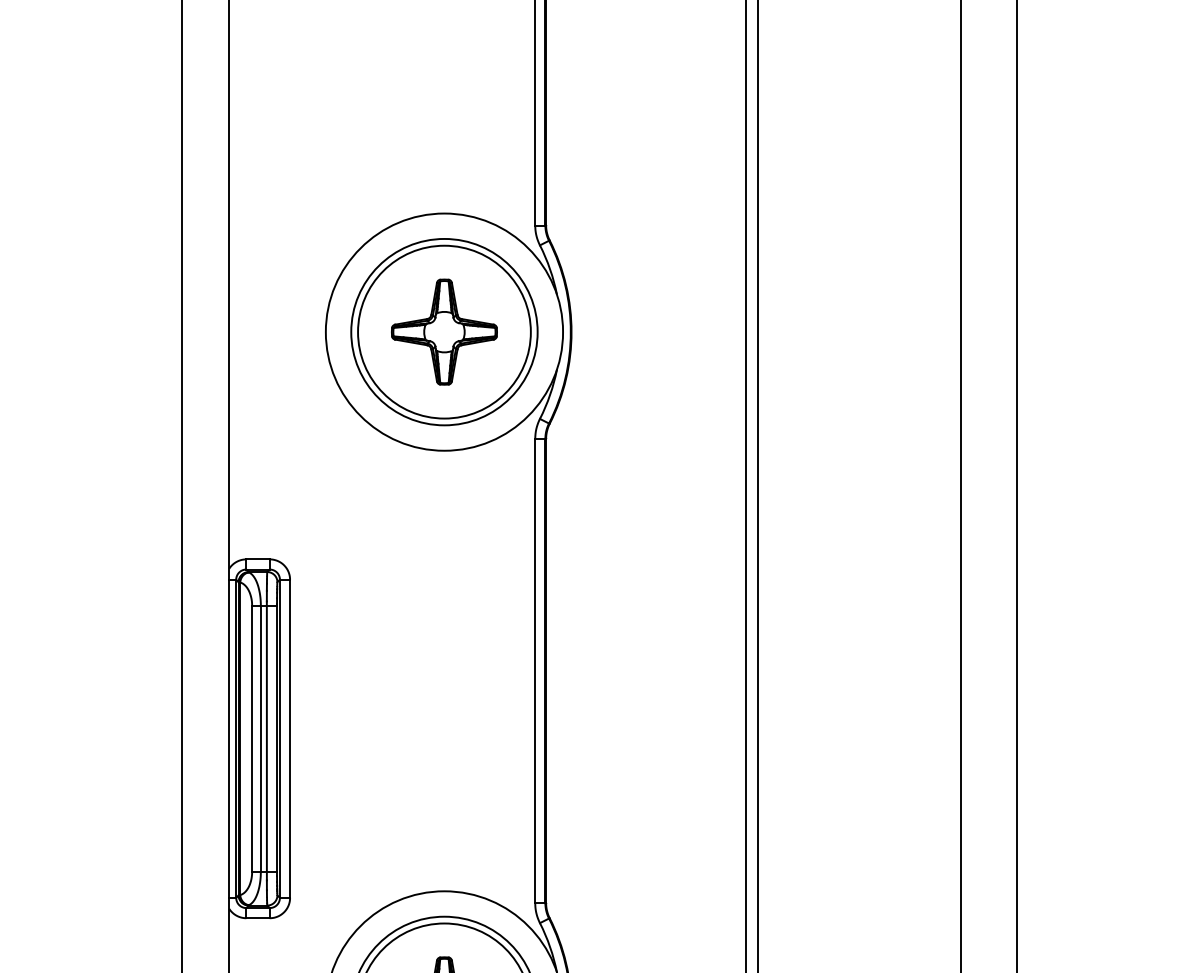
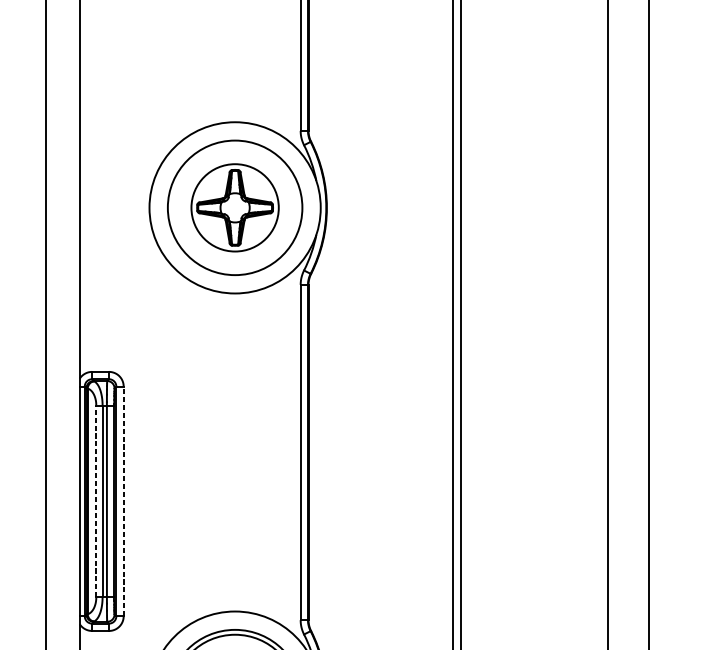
circle: (444, 331) -> (235, 207), size x0.7
line: (252, 738) -> (96, 501), solid -> dashed
line: (290, 738) -> (123, 501), solid -> dashed

